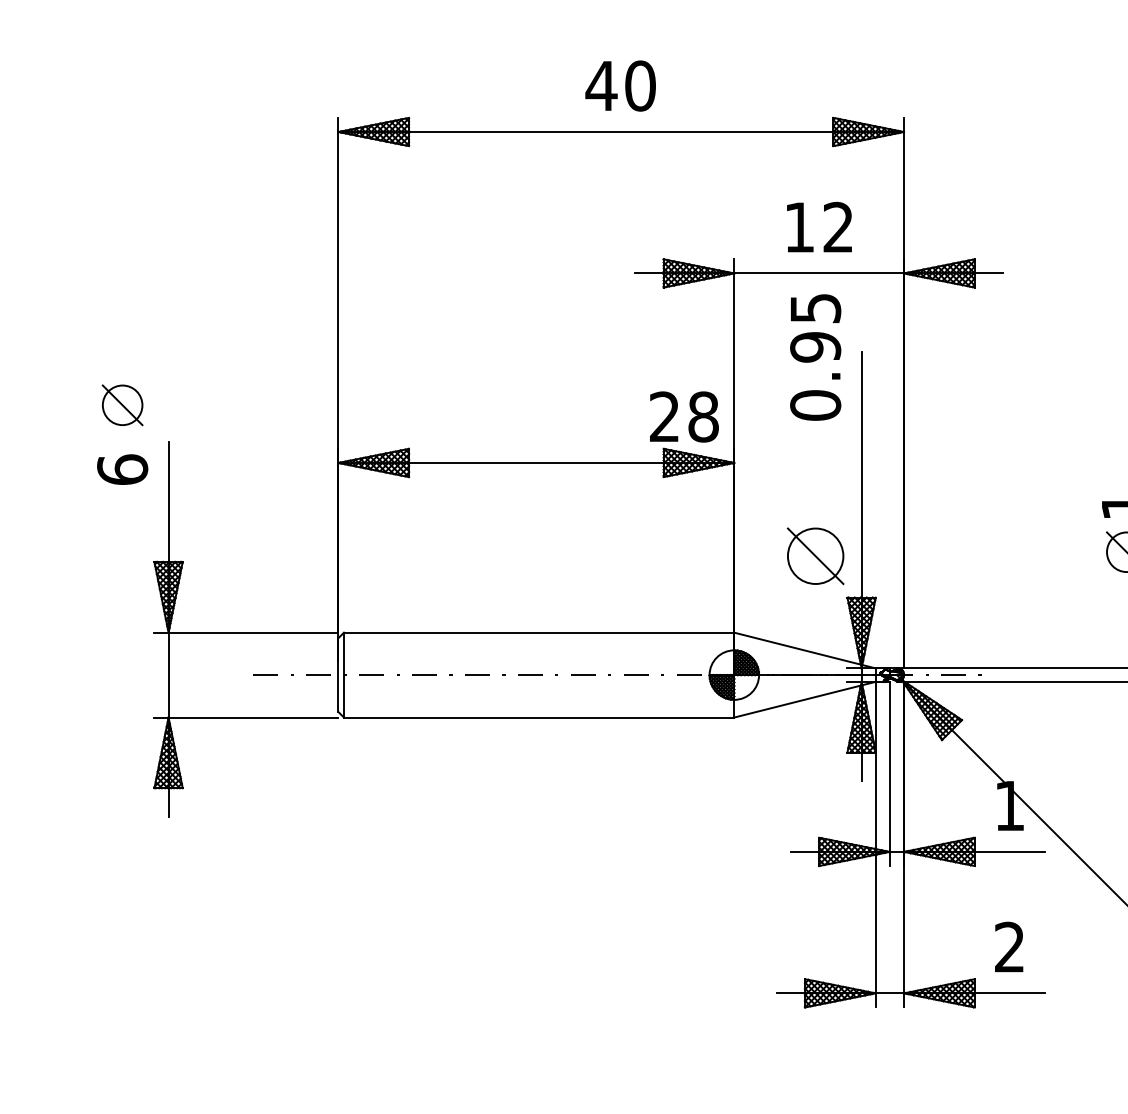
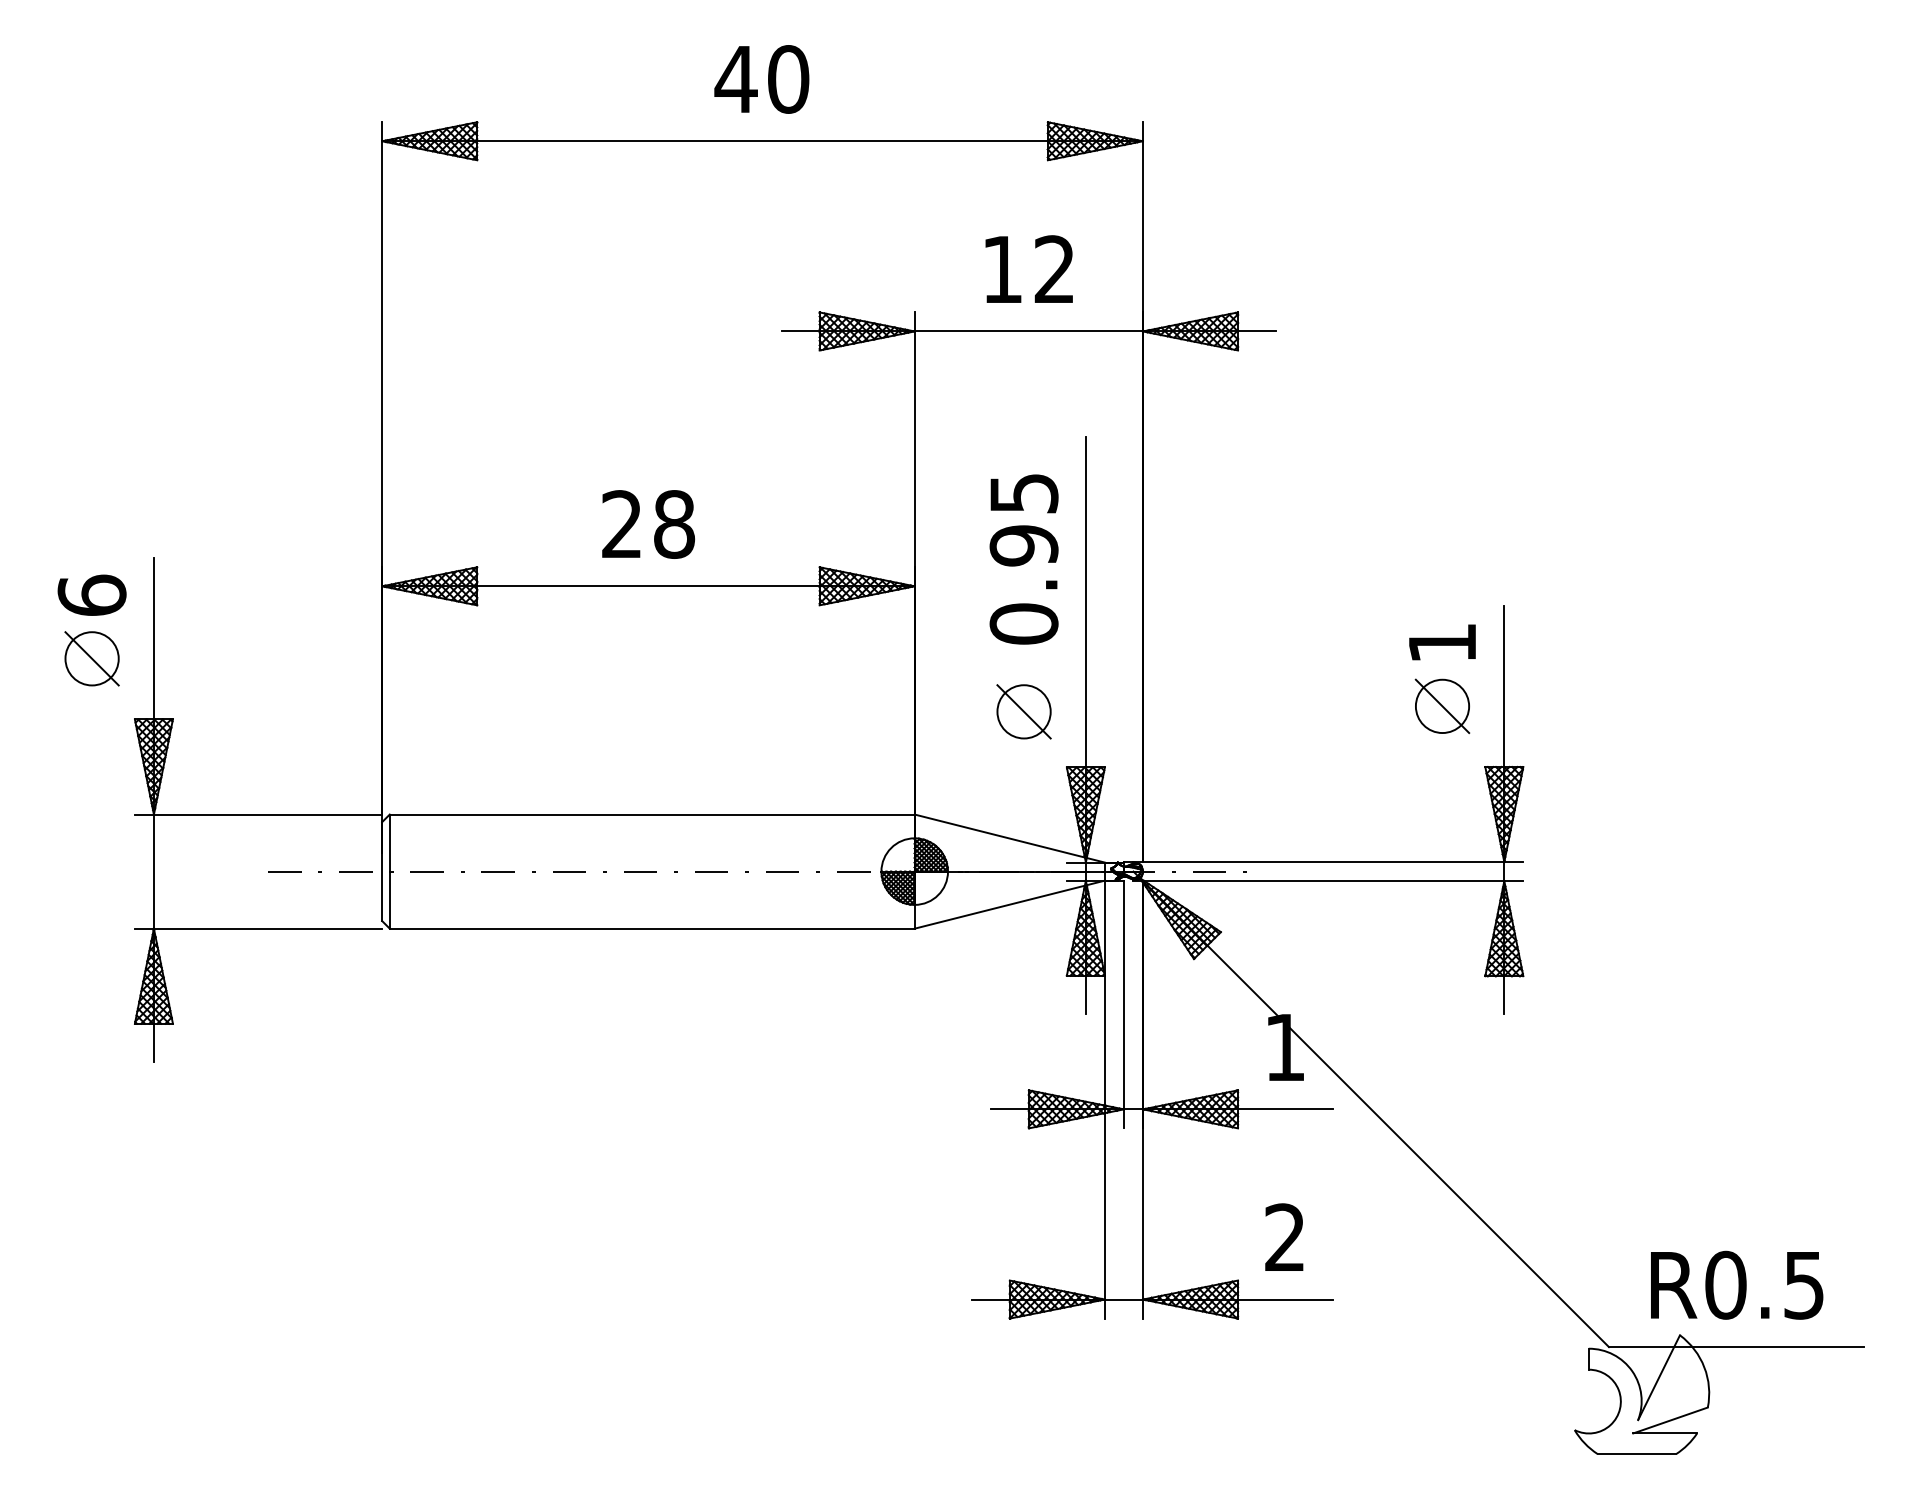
text: (815, 357) -> (1023, 559), moved
part: (122, 405) -> (91, 658), moved
text: (684, 417) -> (648, 524), moved
part: (815, 556) -> (1023, 711), size x0.71

